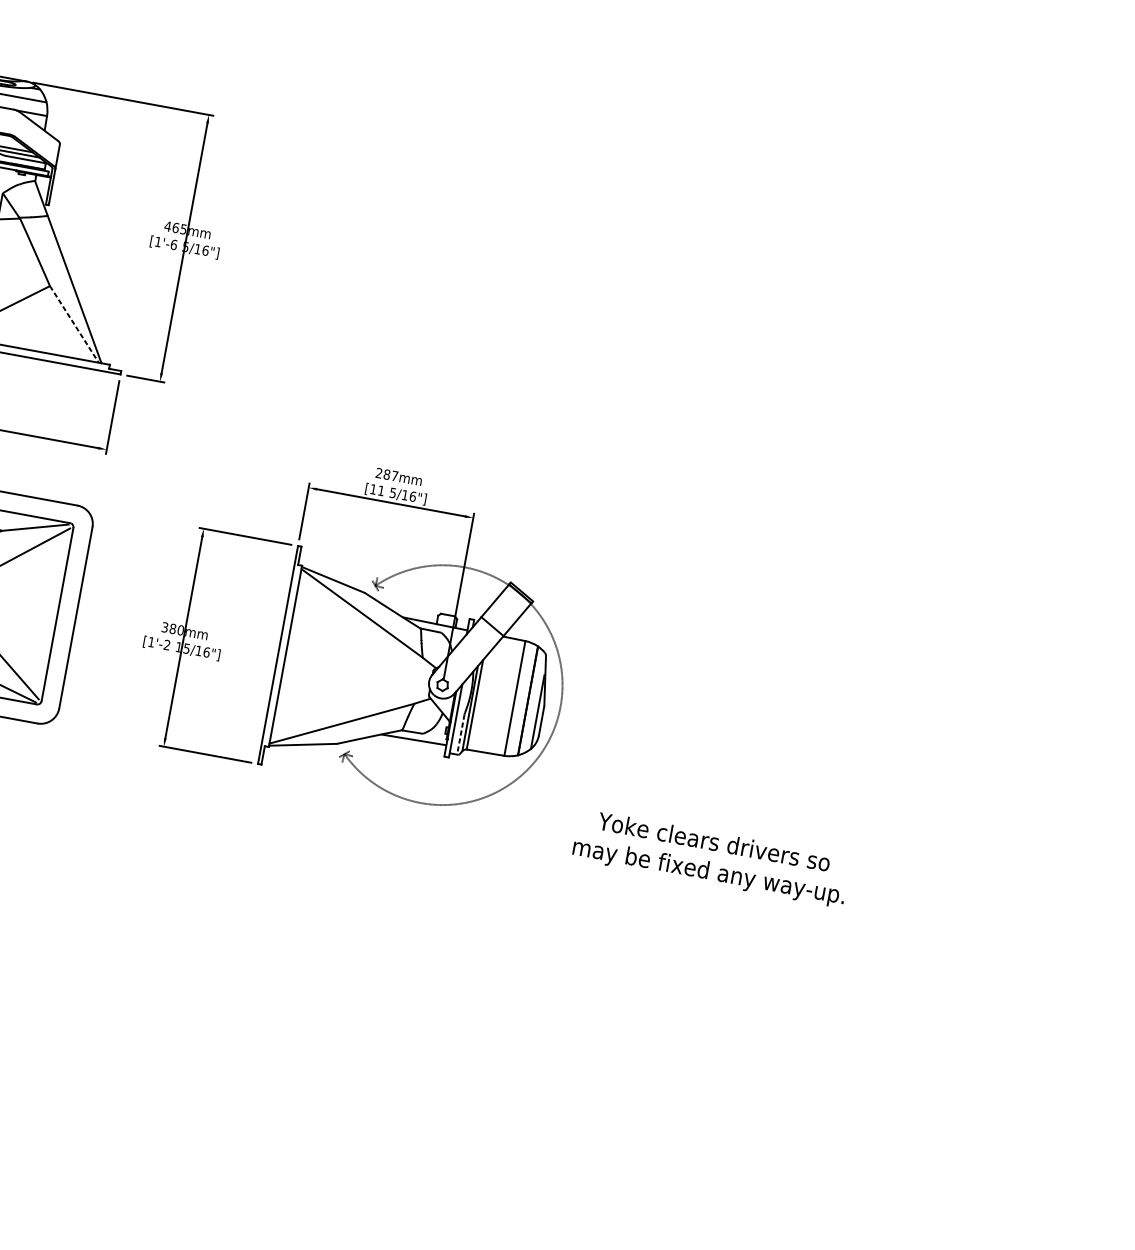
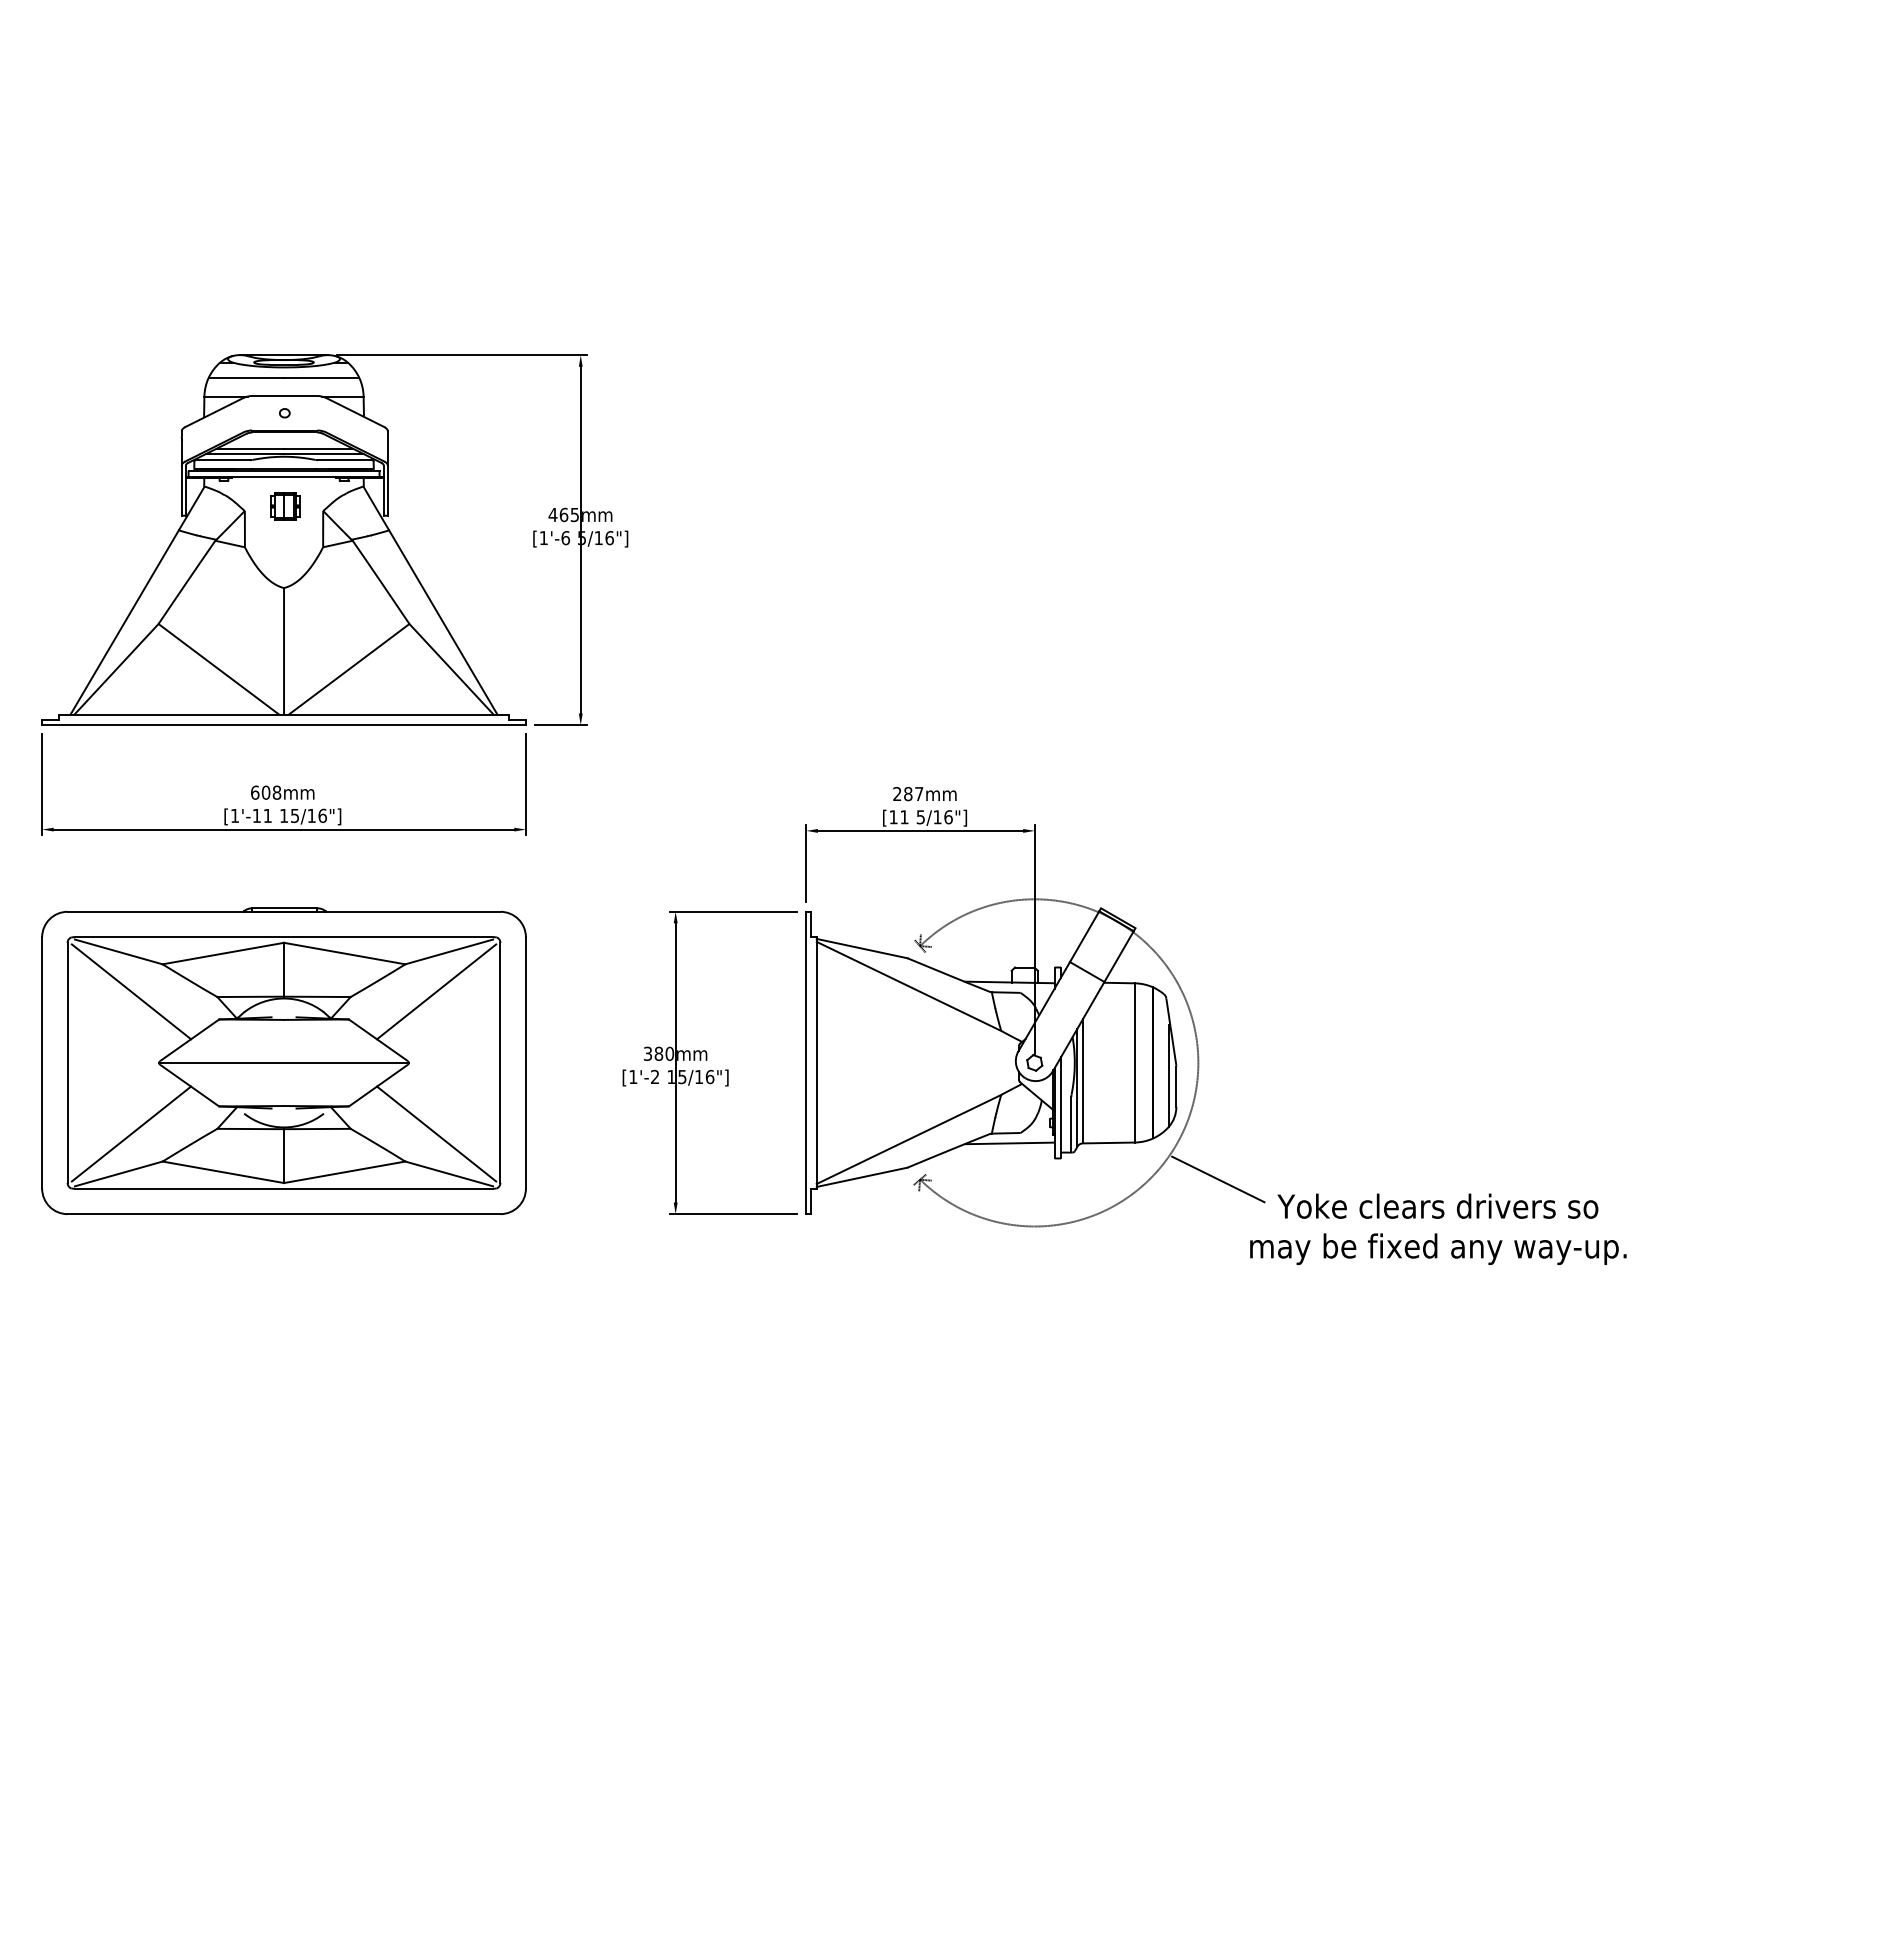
line: (74, 324) -> (451, 669), dashed -> solid
line: (461, 733) -> (1071, 1123), dashed -> solid
line: (559, 793) -> (1218, 1179), added

